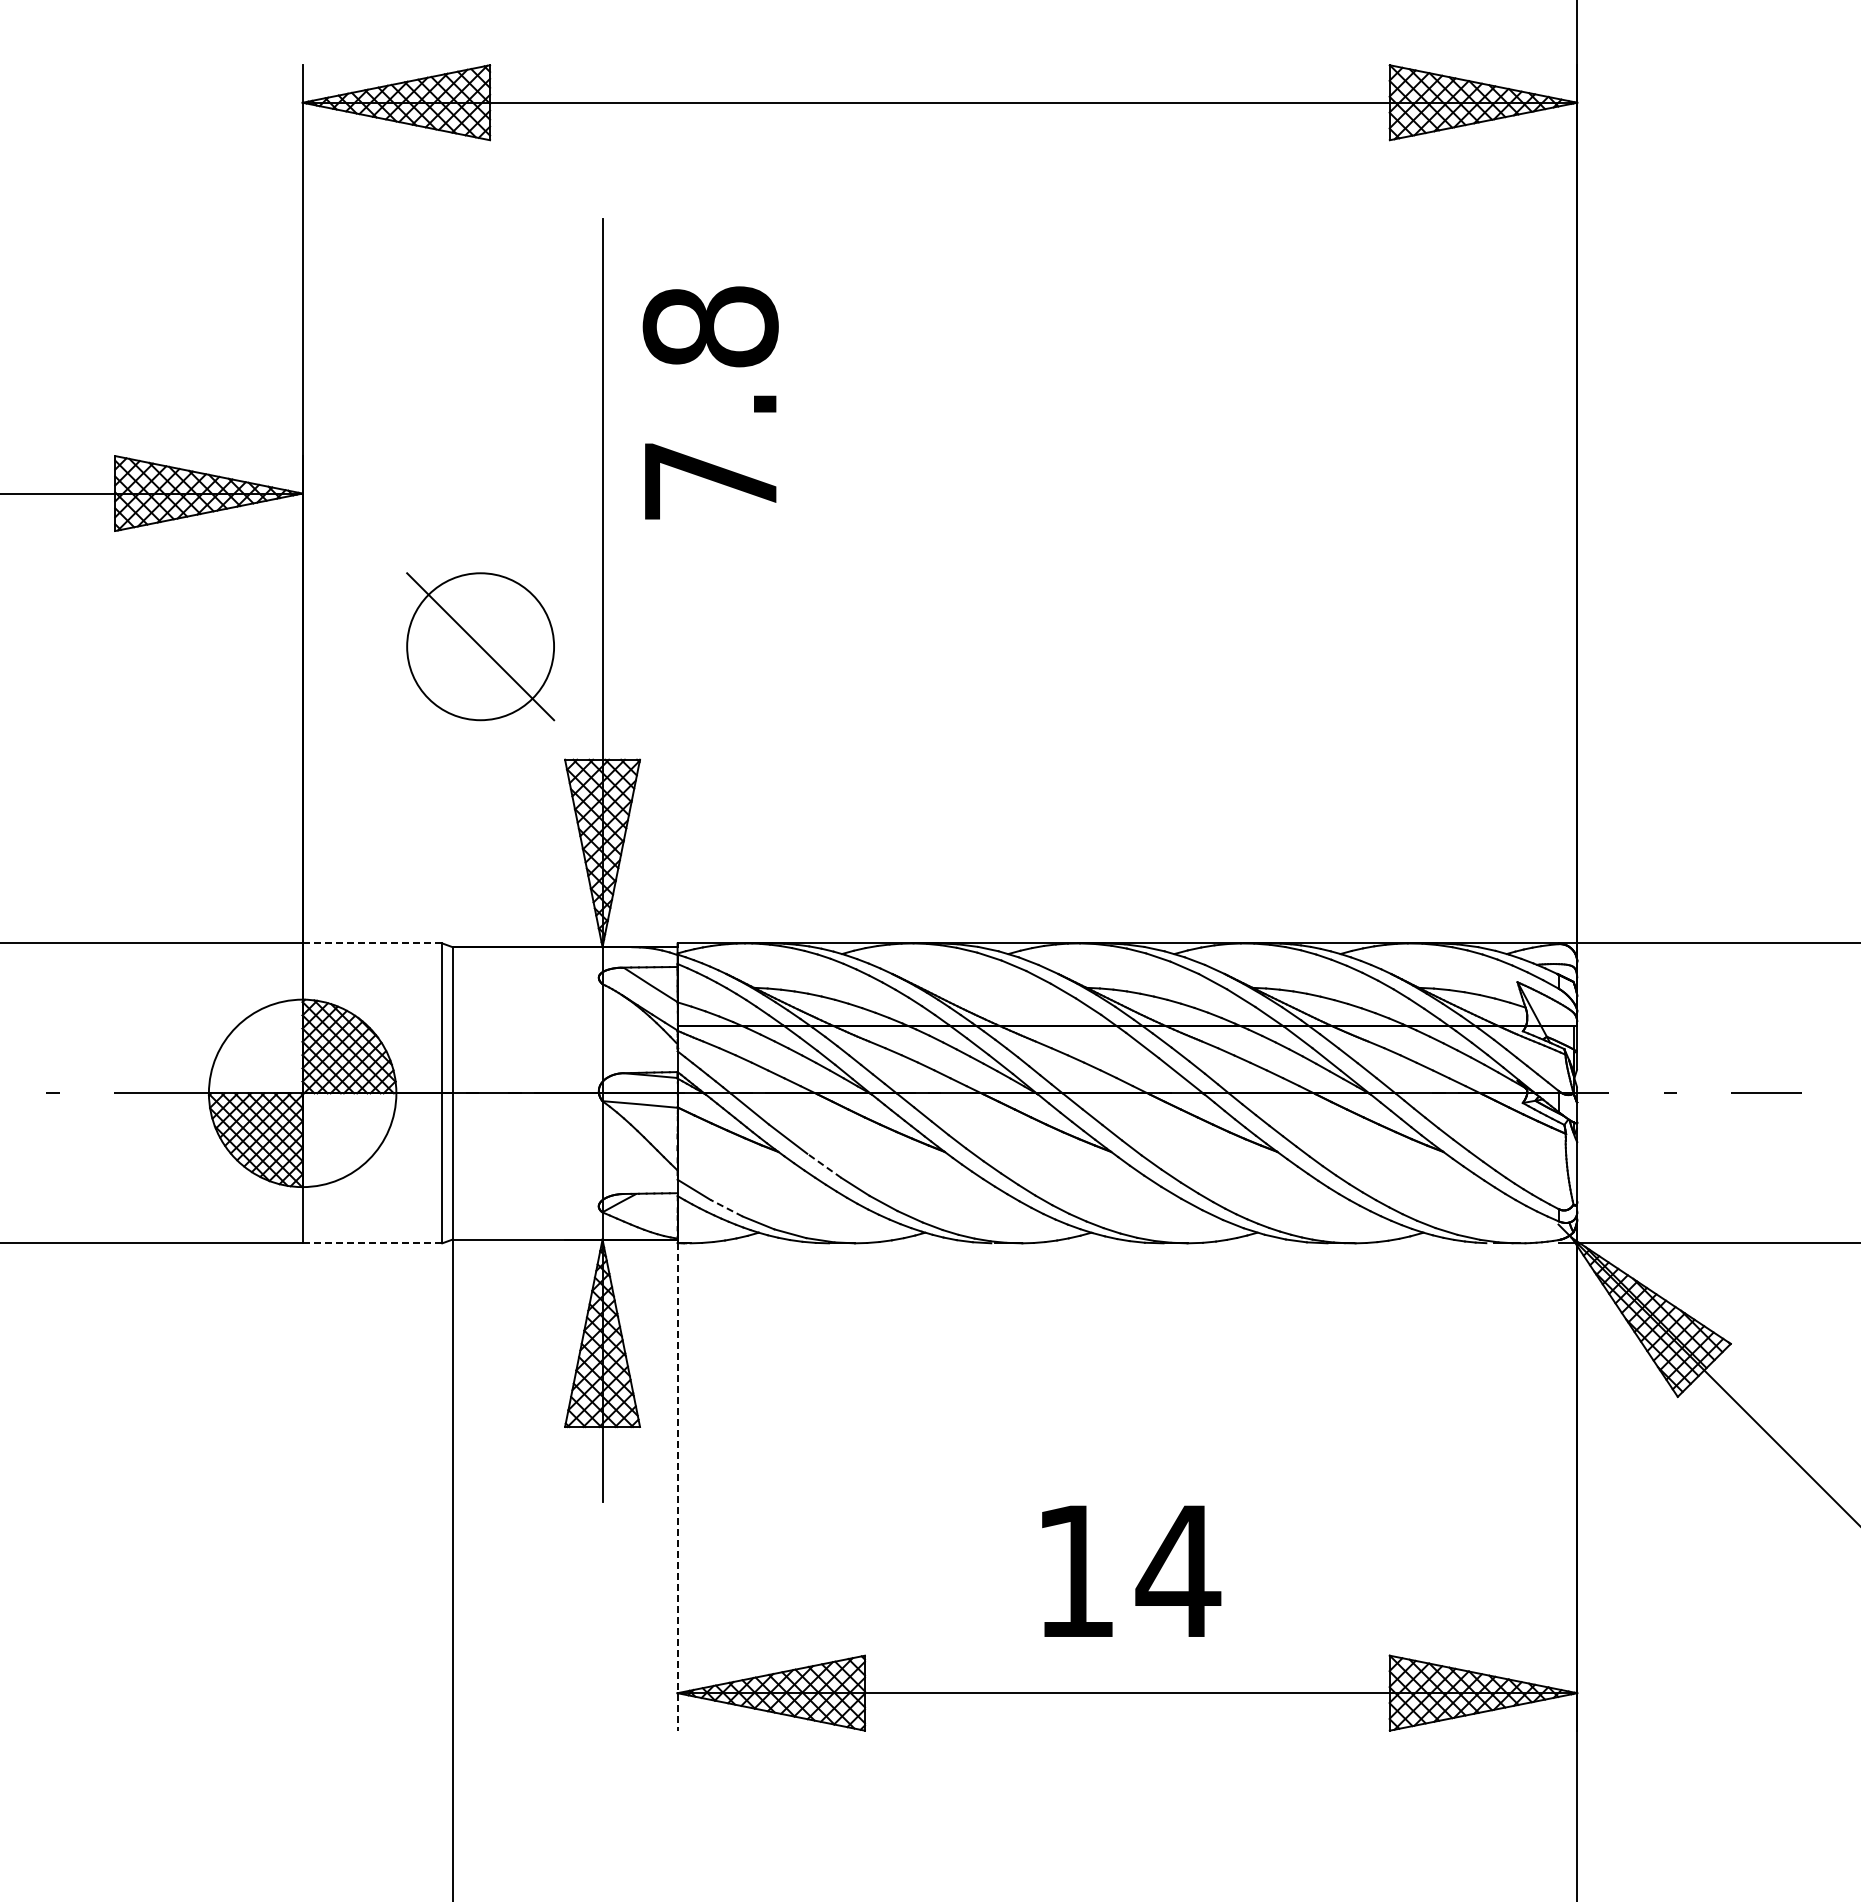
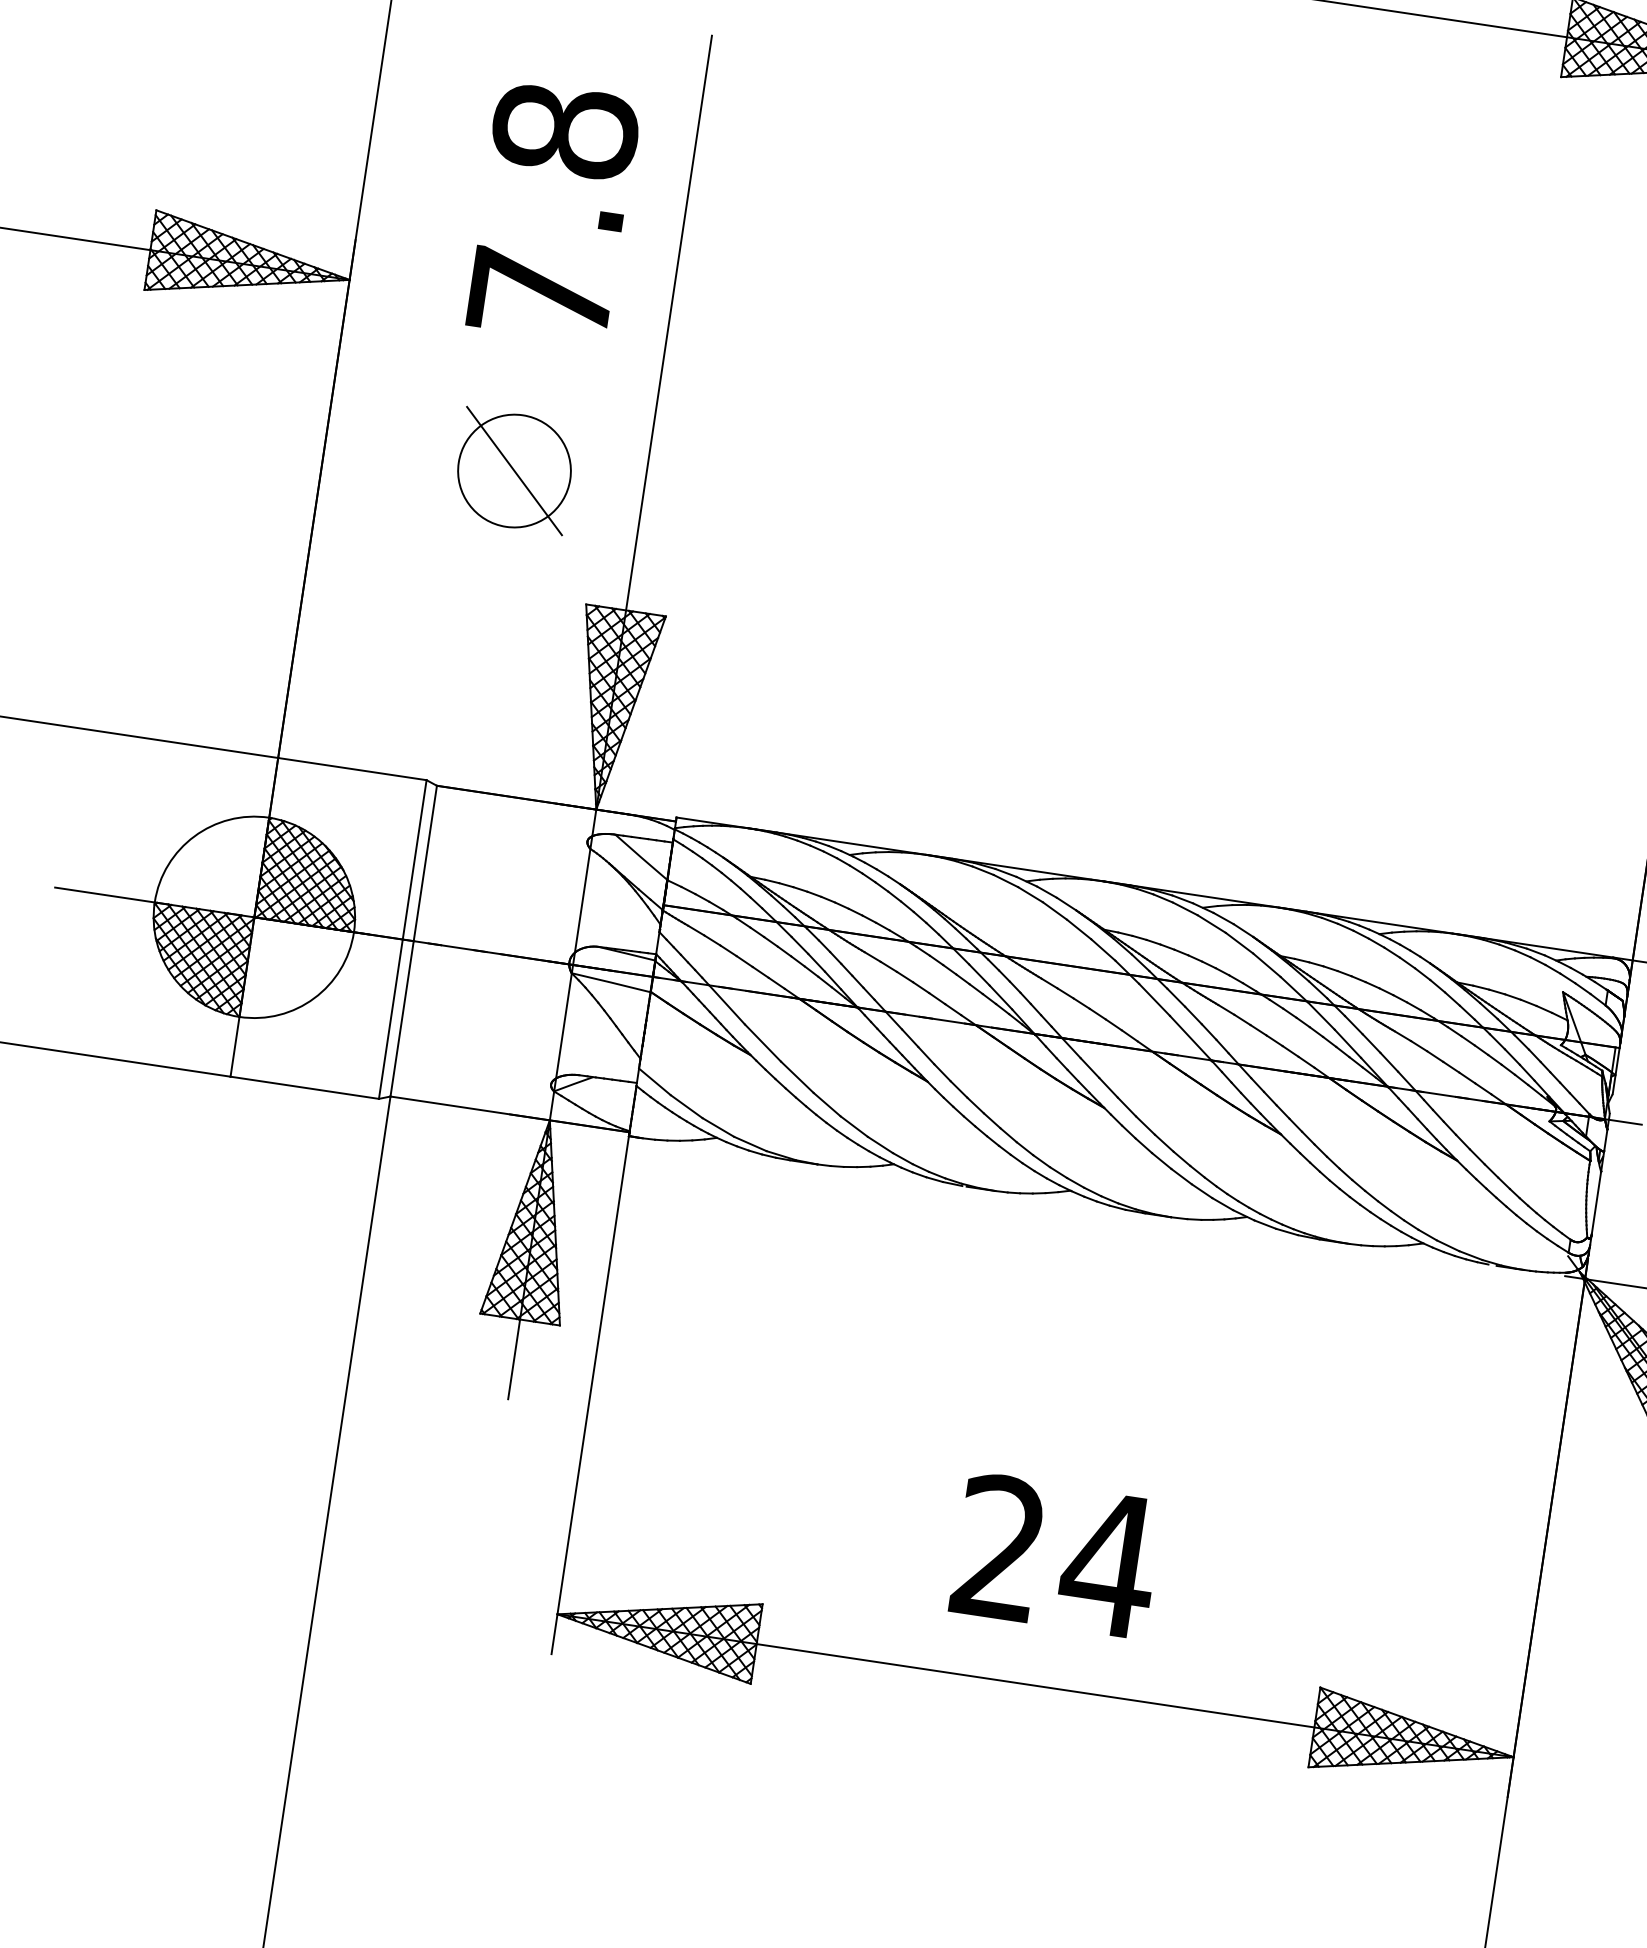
text: (710, 402) -> (553, 211), moved
part: (480, 646) -> (514, 470), size x0.71
line: (372, 943) -> (352, 769), dashed -> solid
line: (824, 1165) -> (797, 1076), dashed -> solid
line: (726, 1207) -> (686, 1105), dashed -> solid
line: (372, 1243) -> (304, 1087), dashed -> solid
line: (677, 1487) -> (590, 1395), dashed -> solid
text: (1074, 1569) -> (998, 1545), 14 -> 24

